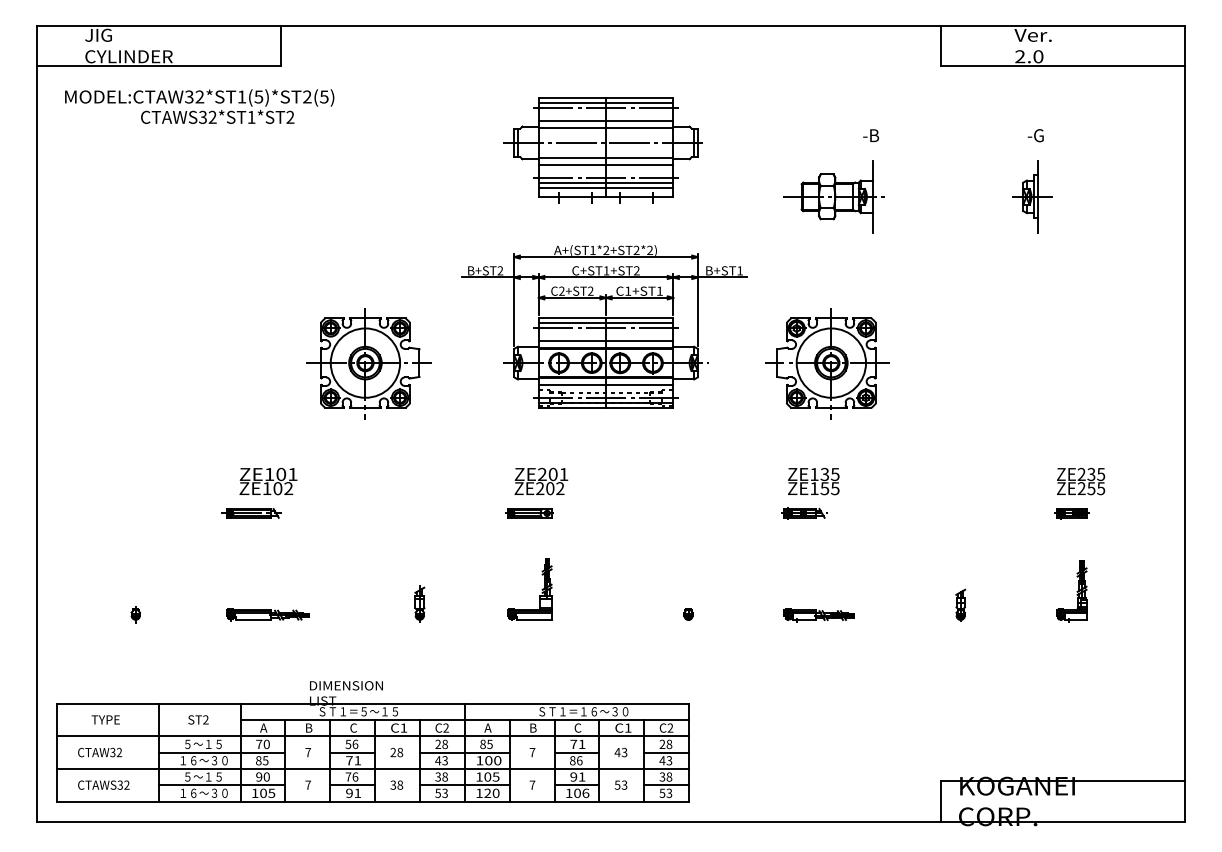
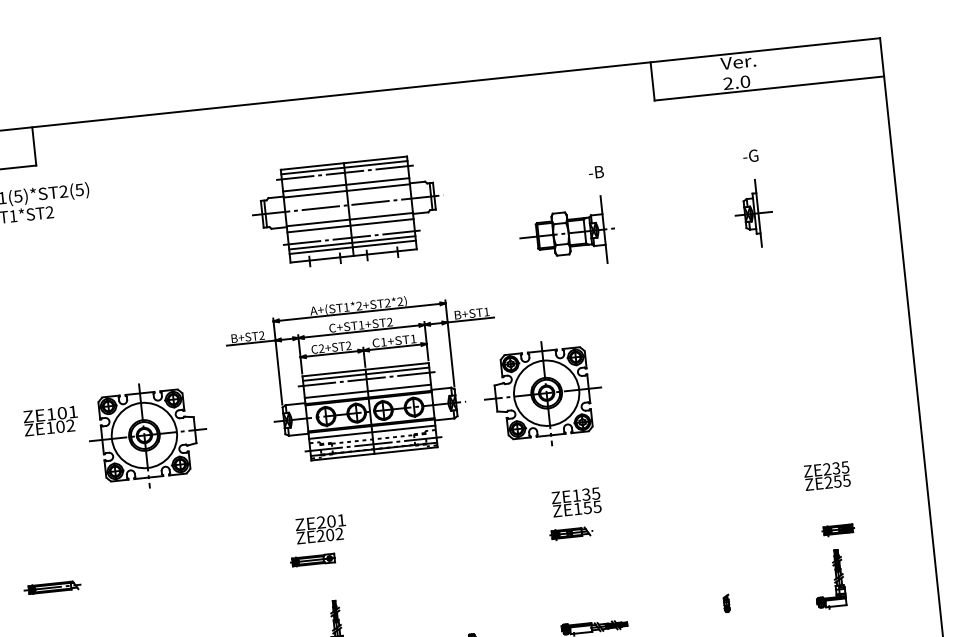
part: (827, 363) -> (543, 393), moved
text: (268, 481) -> (50, 421), moved
part: (1071, 513) -> (838, 529), moved
part: (960, 604) -> (726, 603), size x0.6

